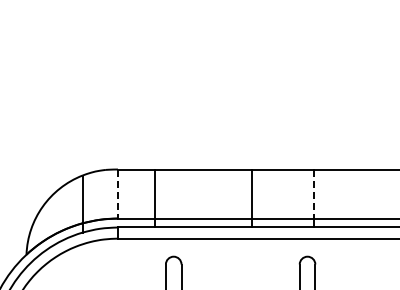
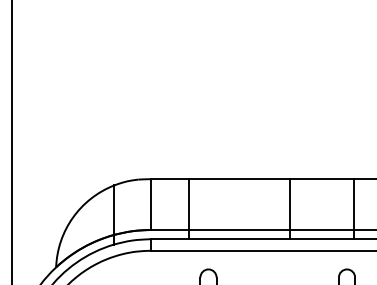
line: (117, 194) -> (150, 205), dashed -> solid
line: (313, 194) -> (353, 205), dashed -> solid

